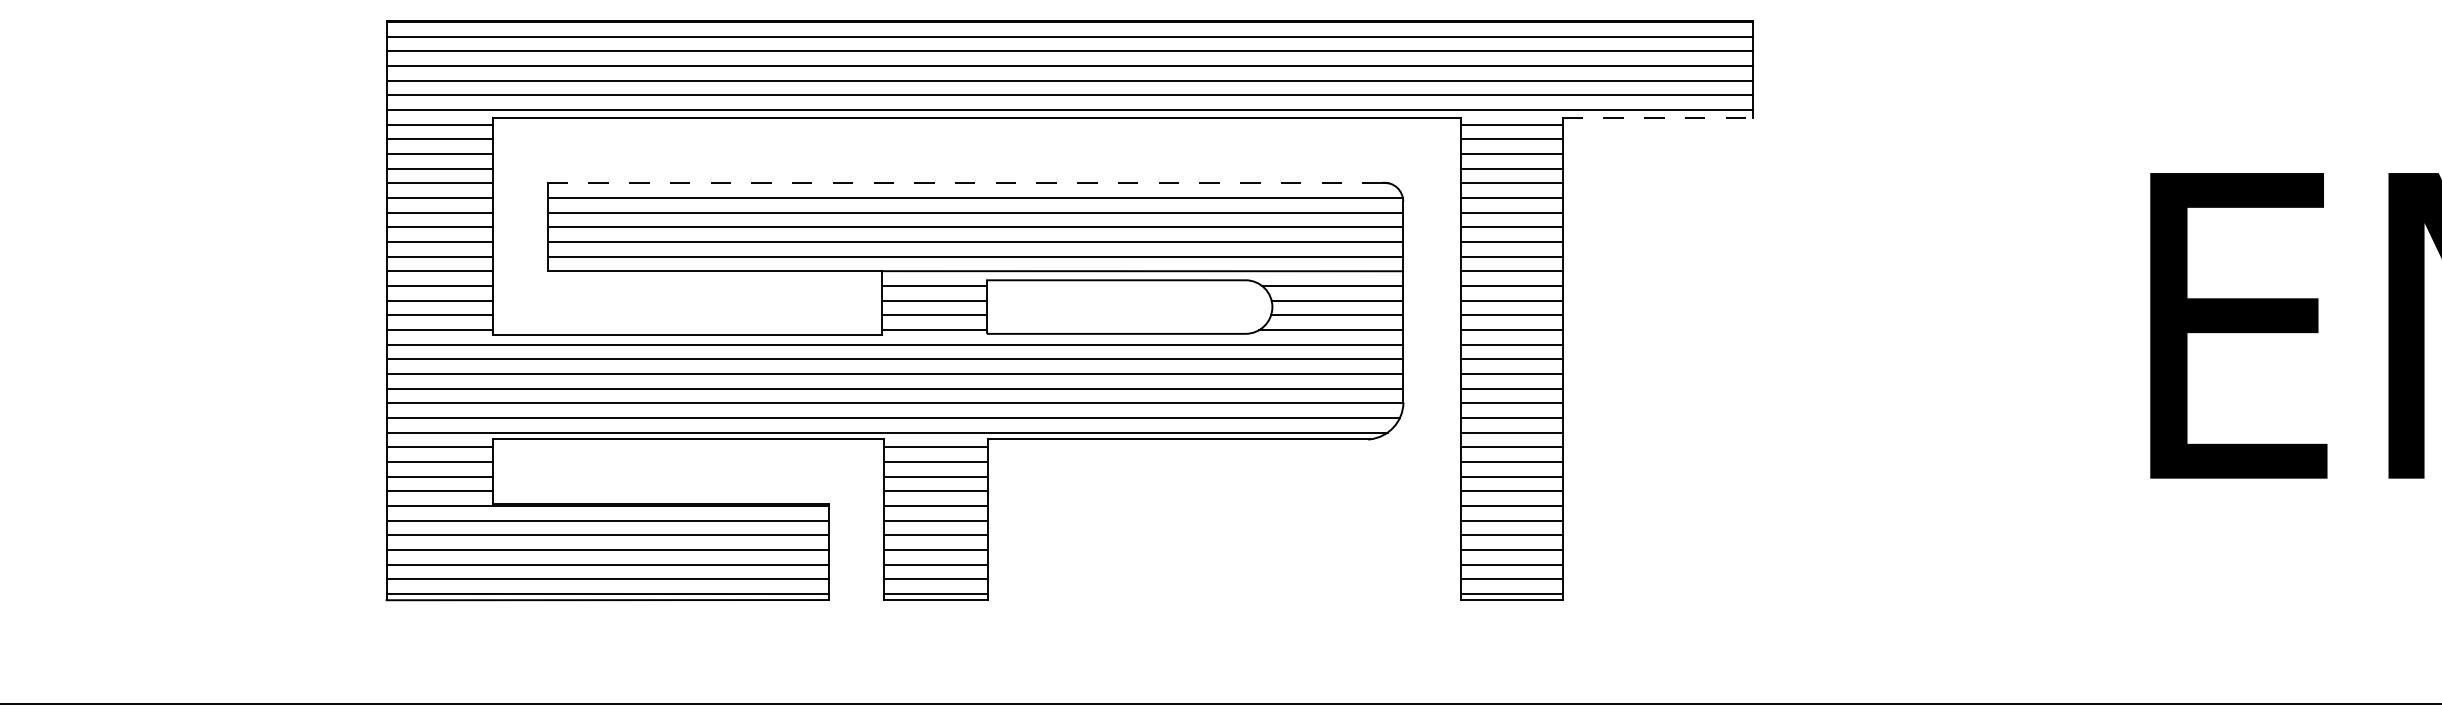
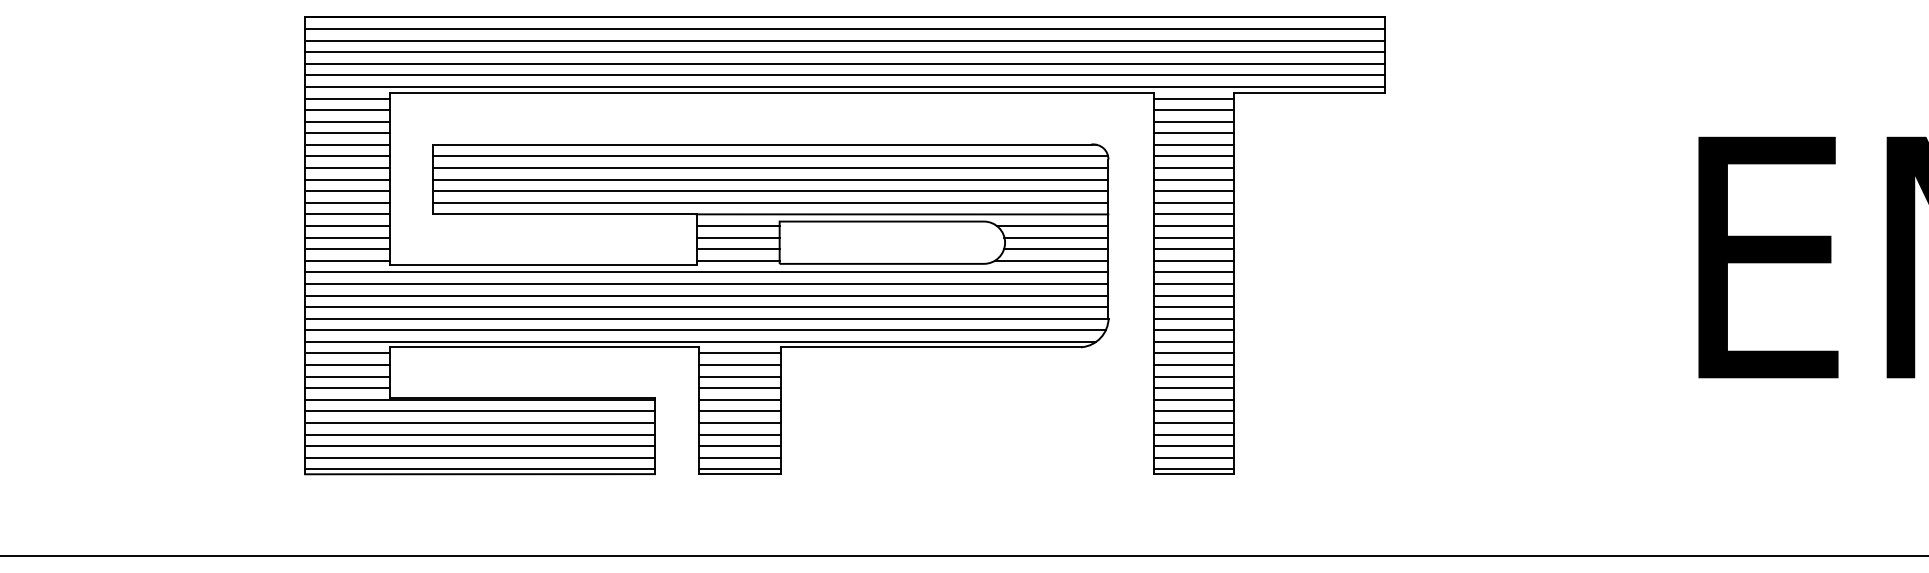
line: (1659, 118) -> (1310, 93), dashed -> solid
line: (965, 182) -> (762, 144), dashed -> solid

